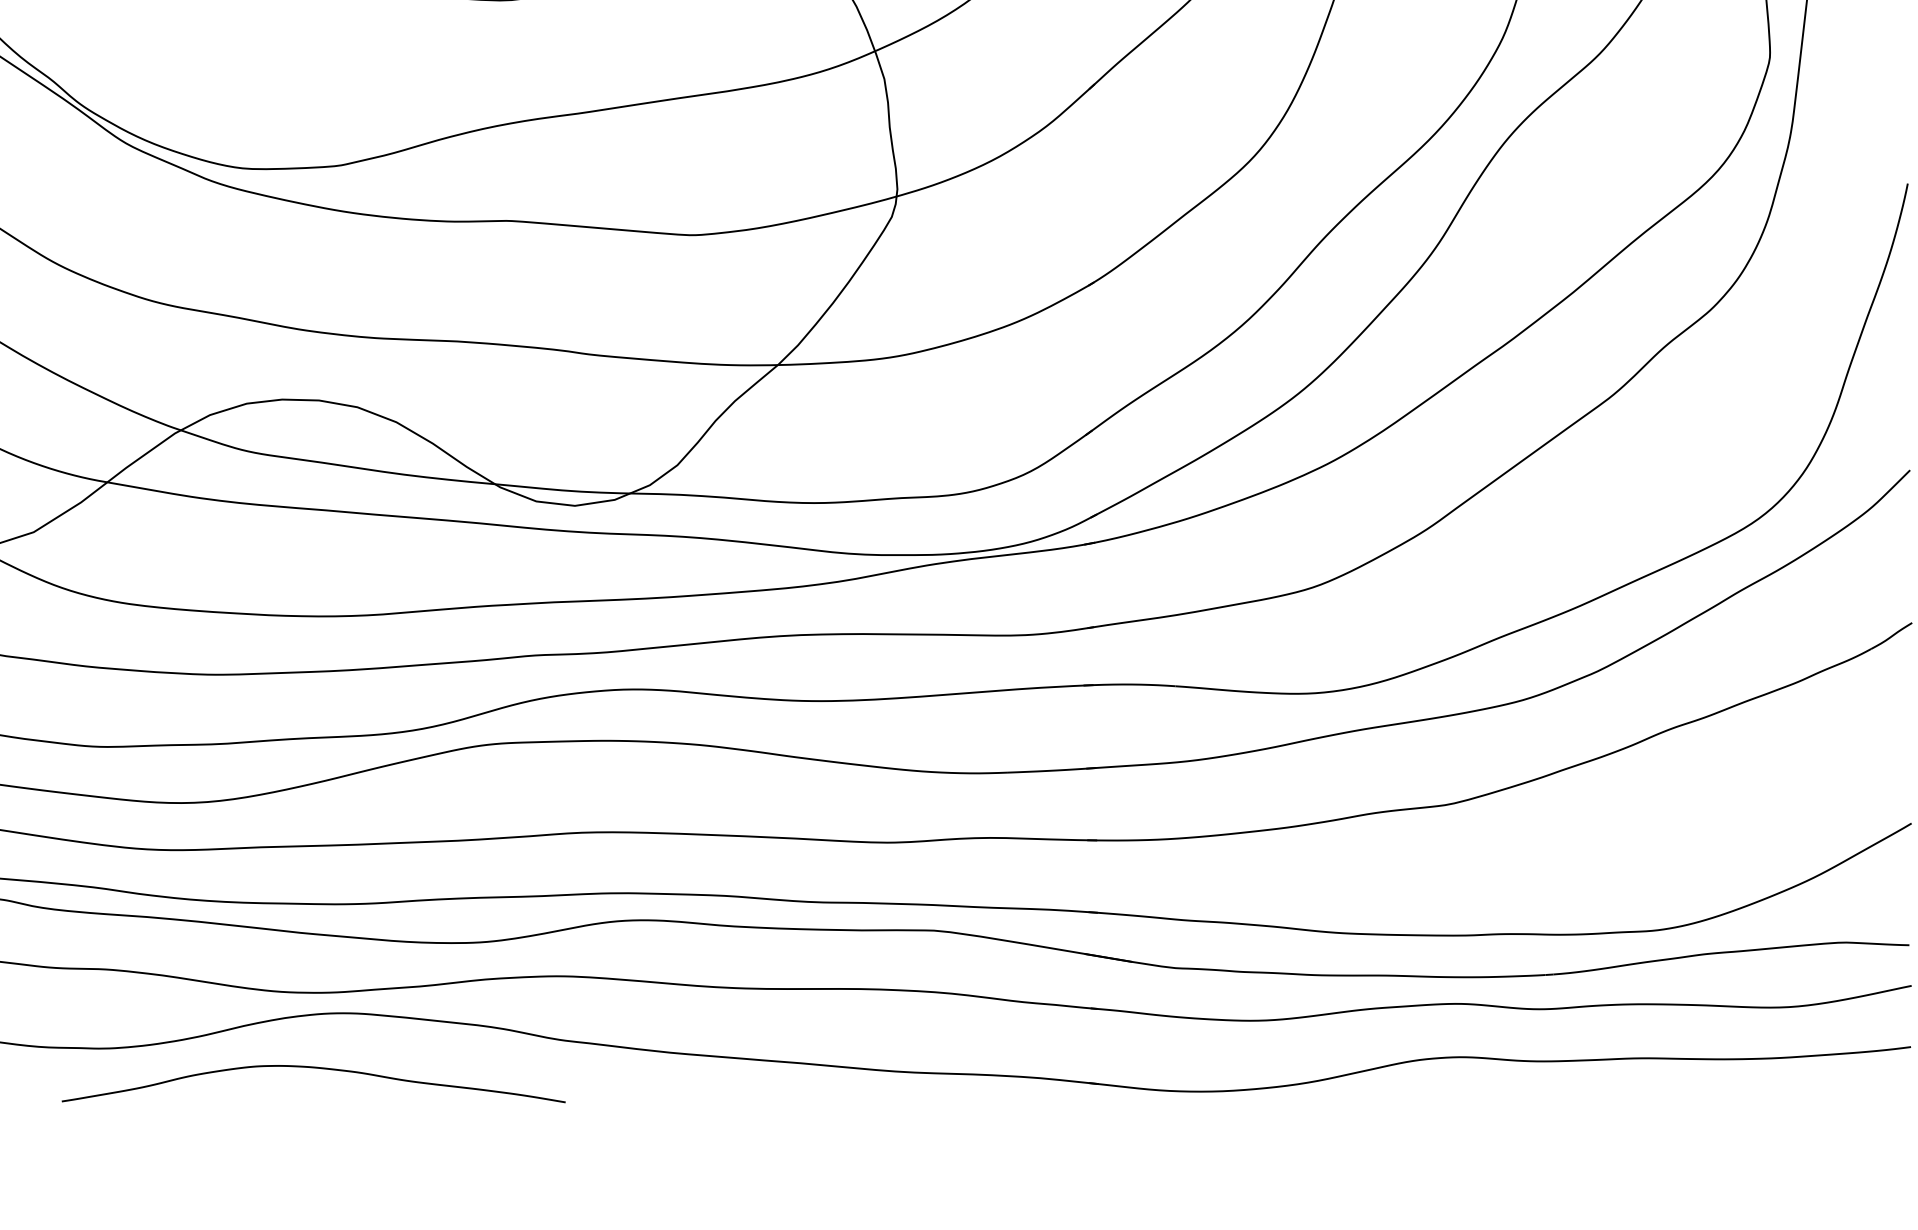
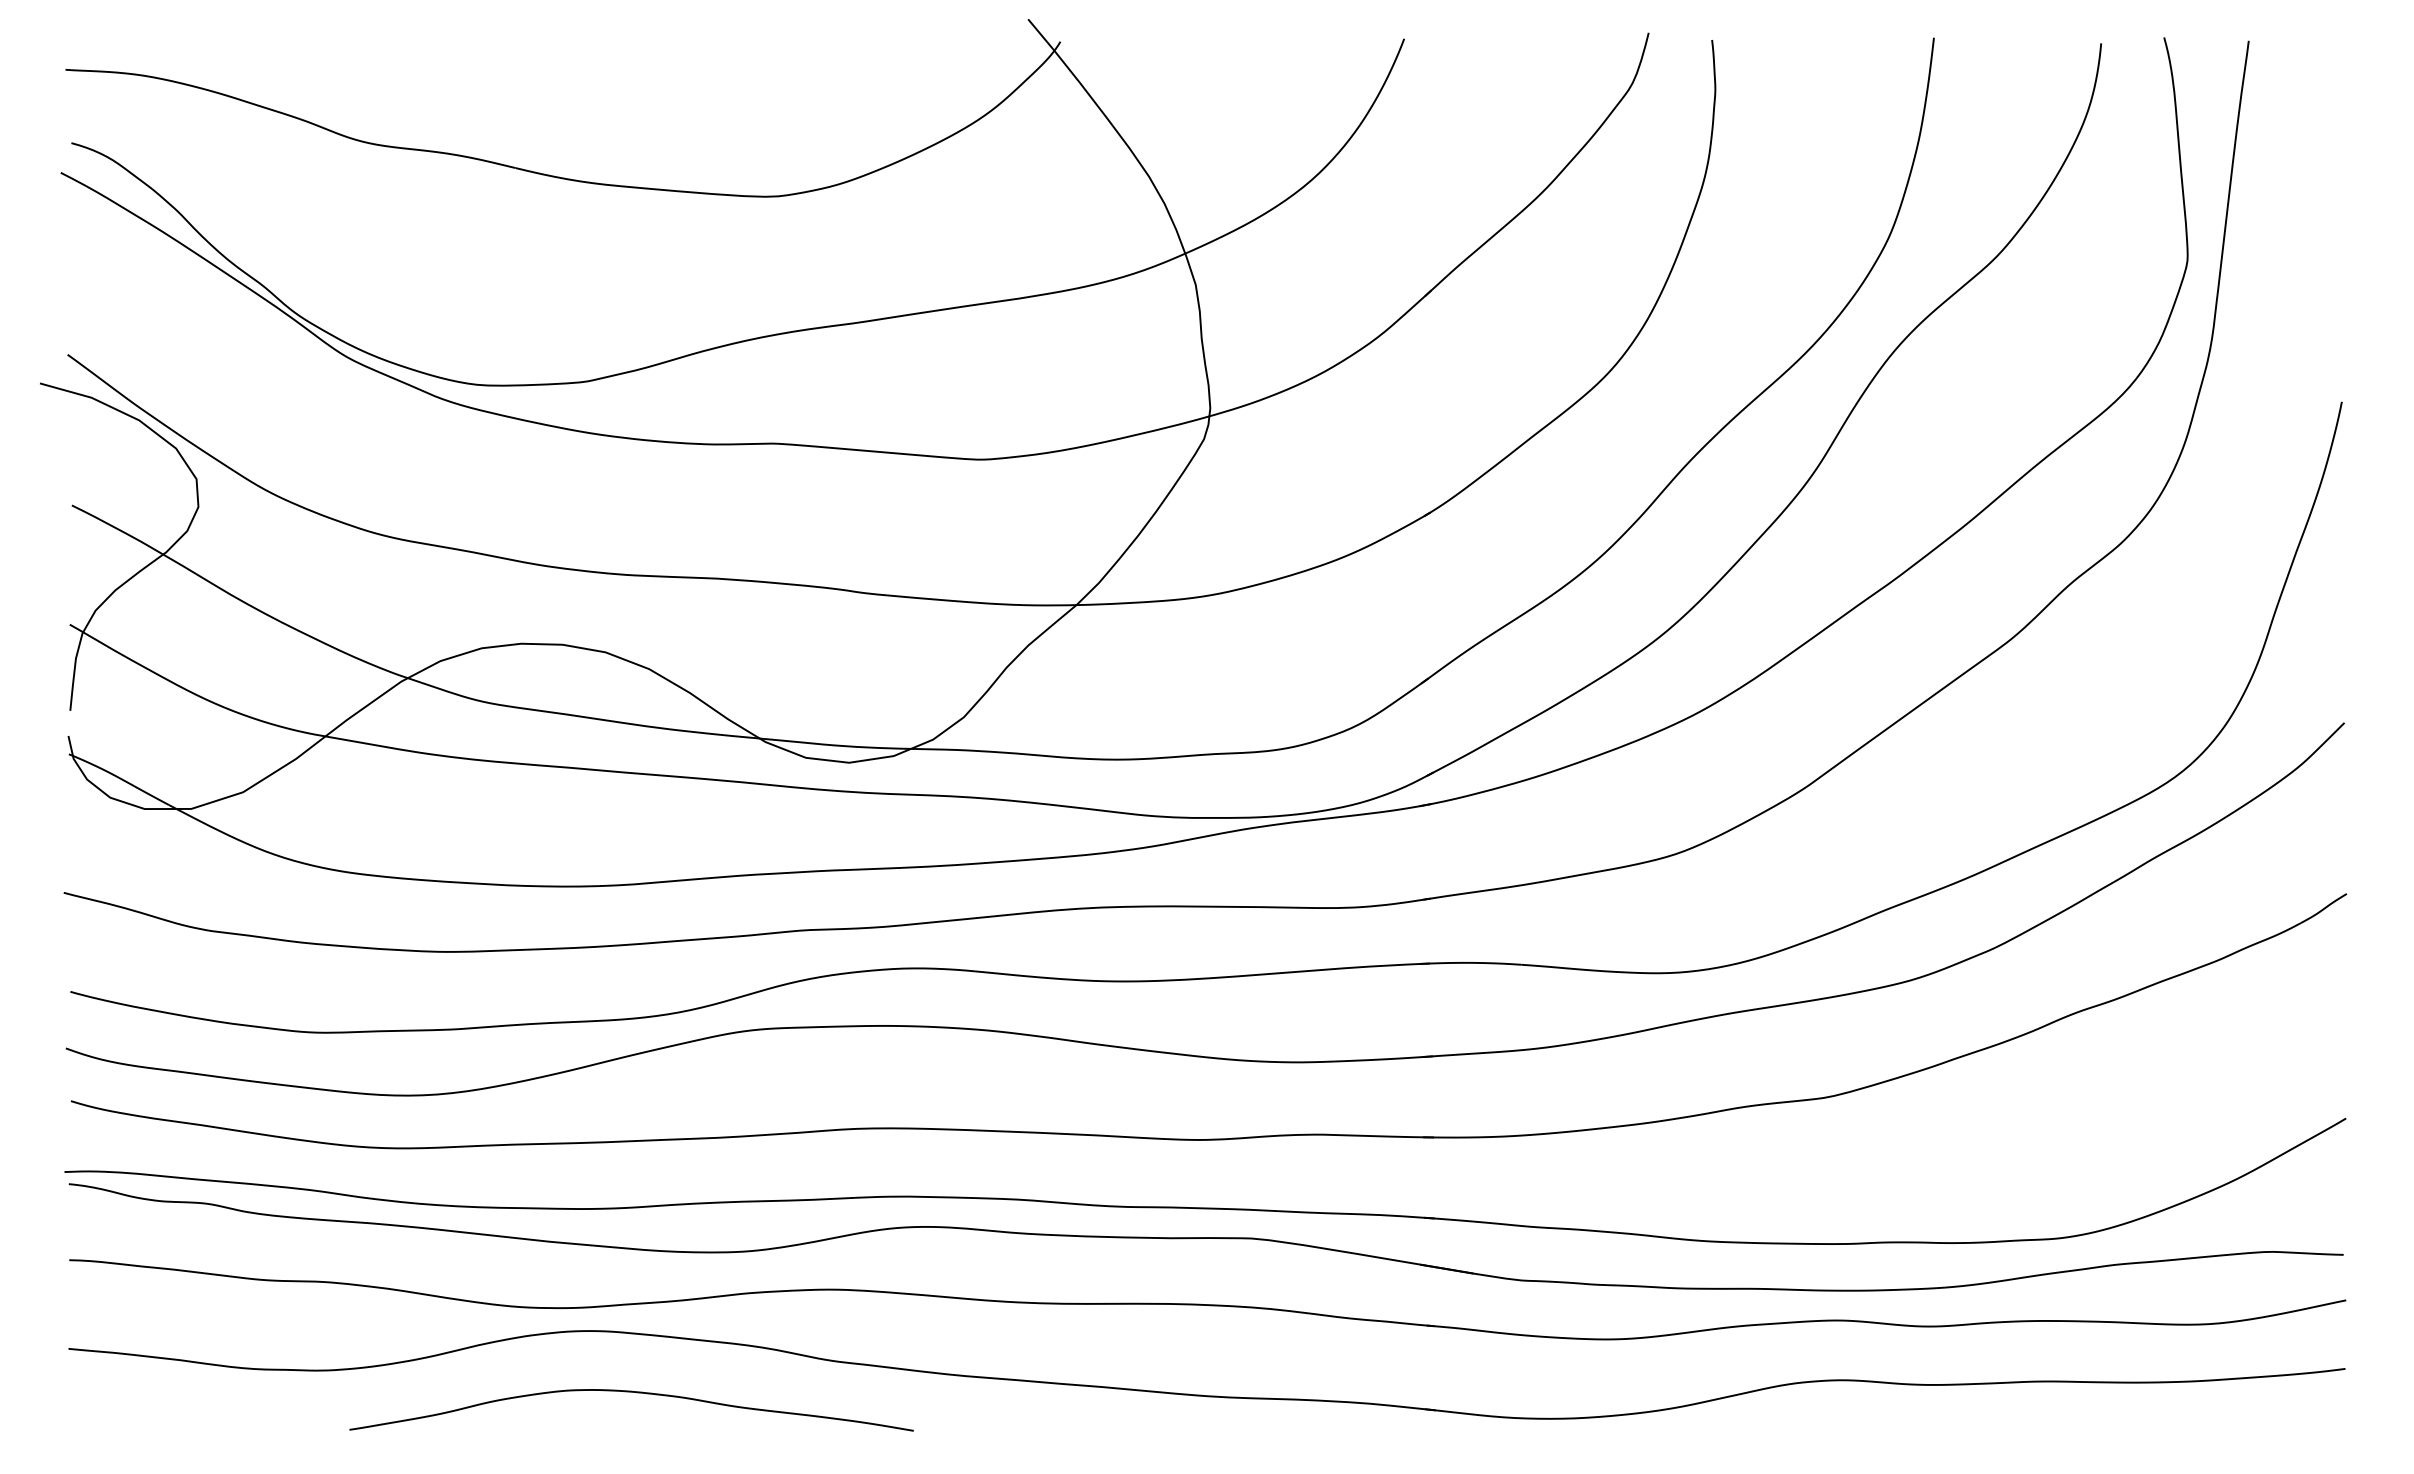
curve: (318, 1069) -> (636, 1393), moved

